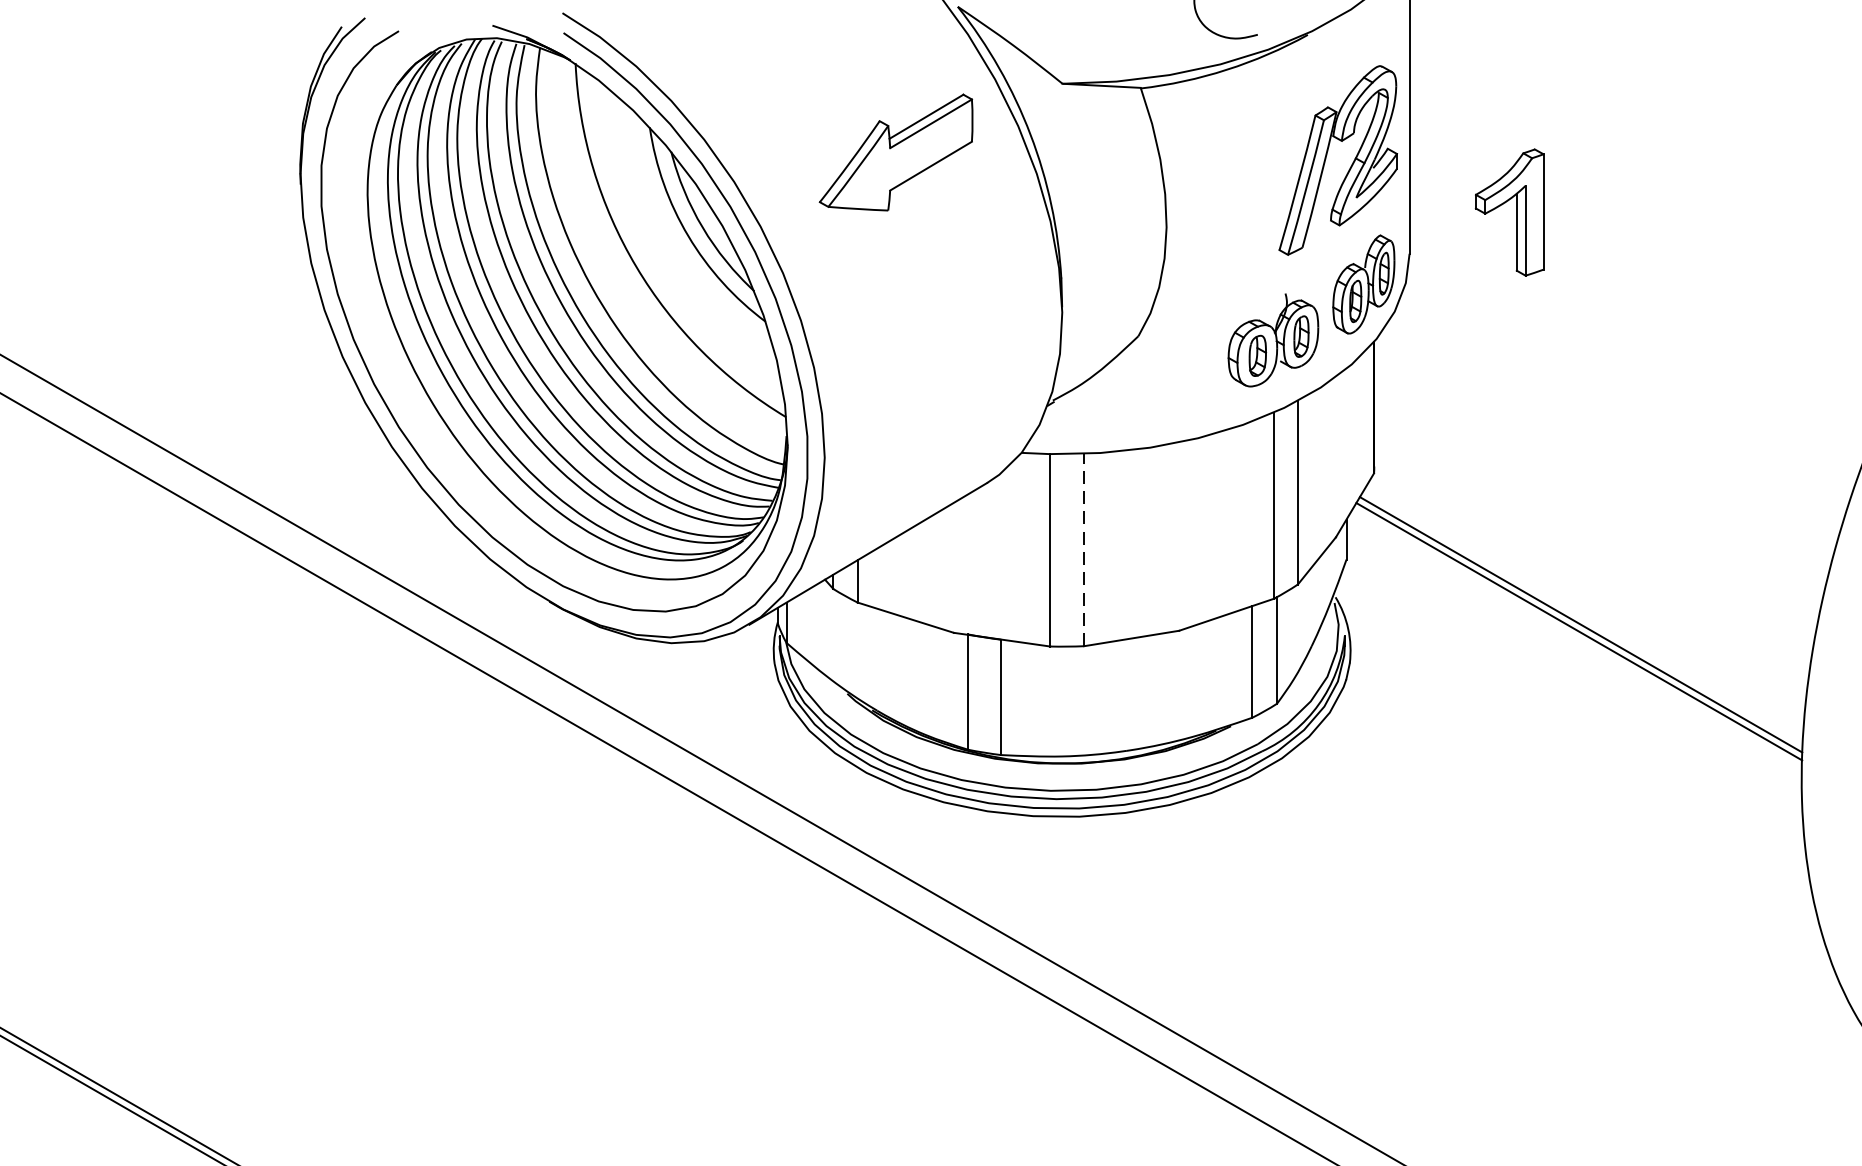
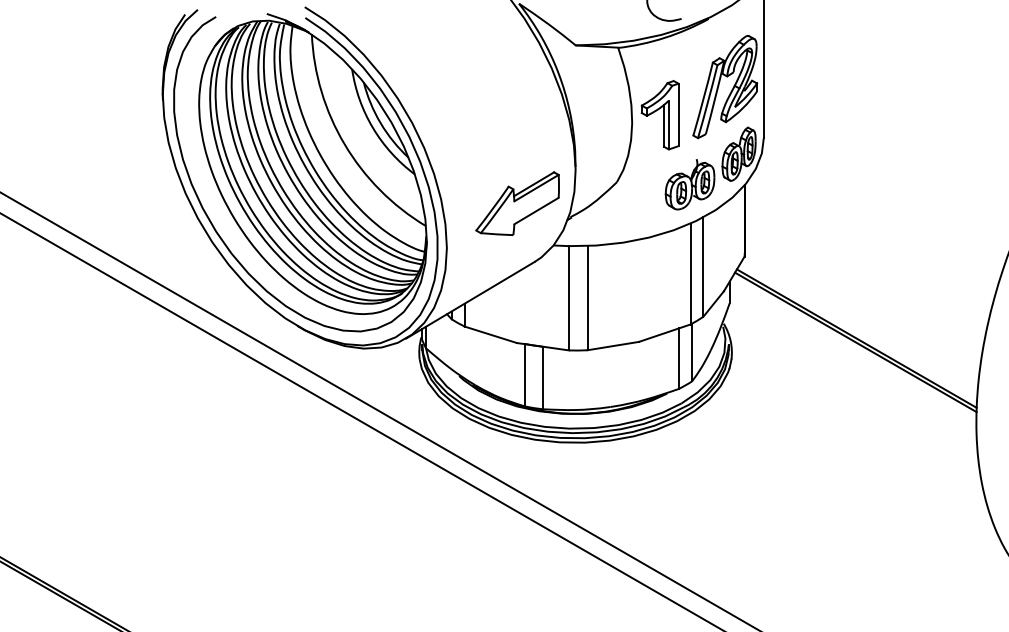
part: (895, 152) -> (517, 203), moved
part: (1508, 213) -> (659, 115), moved
line: (1084, 548) -> (587, 297), dashed -> solid

